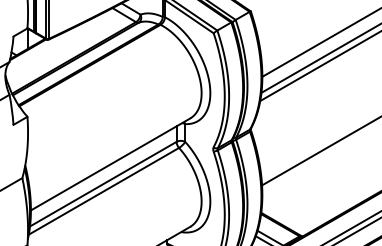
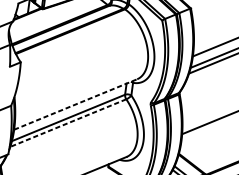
line: (110, 164) -> (75, 104), solid -> dashed
line: (103, 191) -> (67, 123), solid -> dashed

